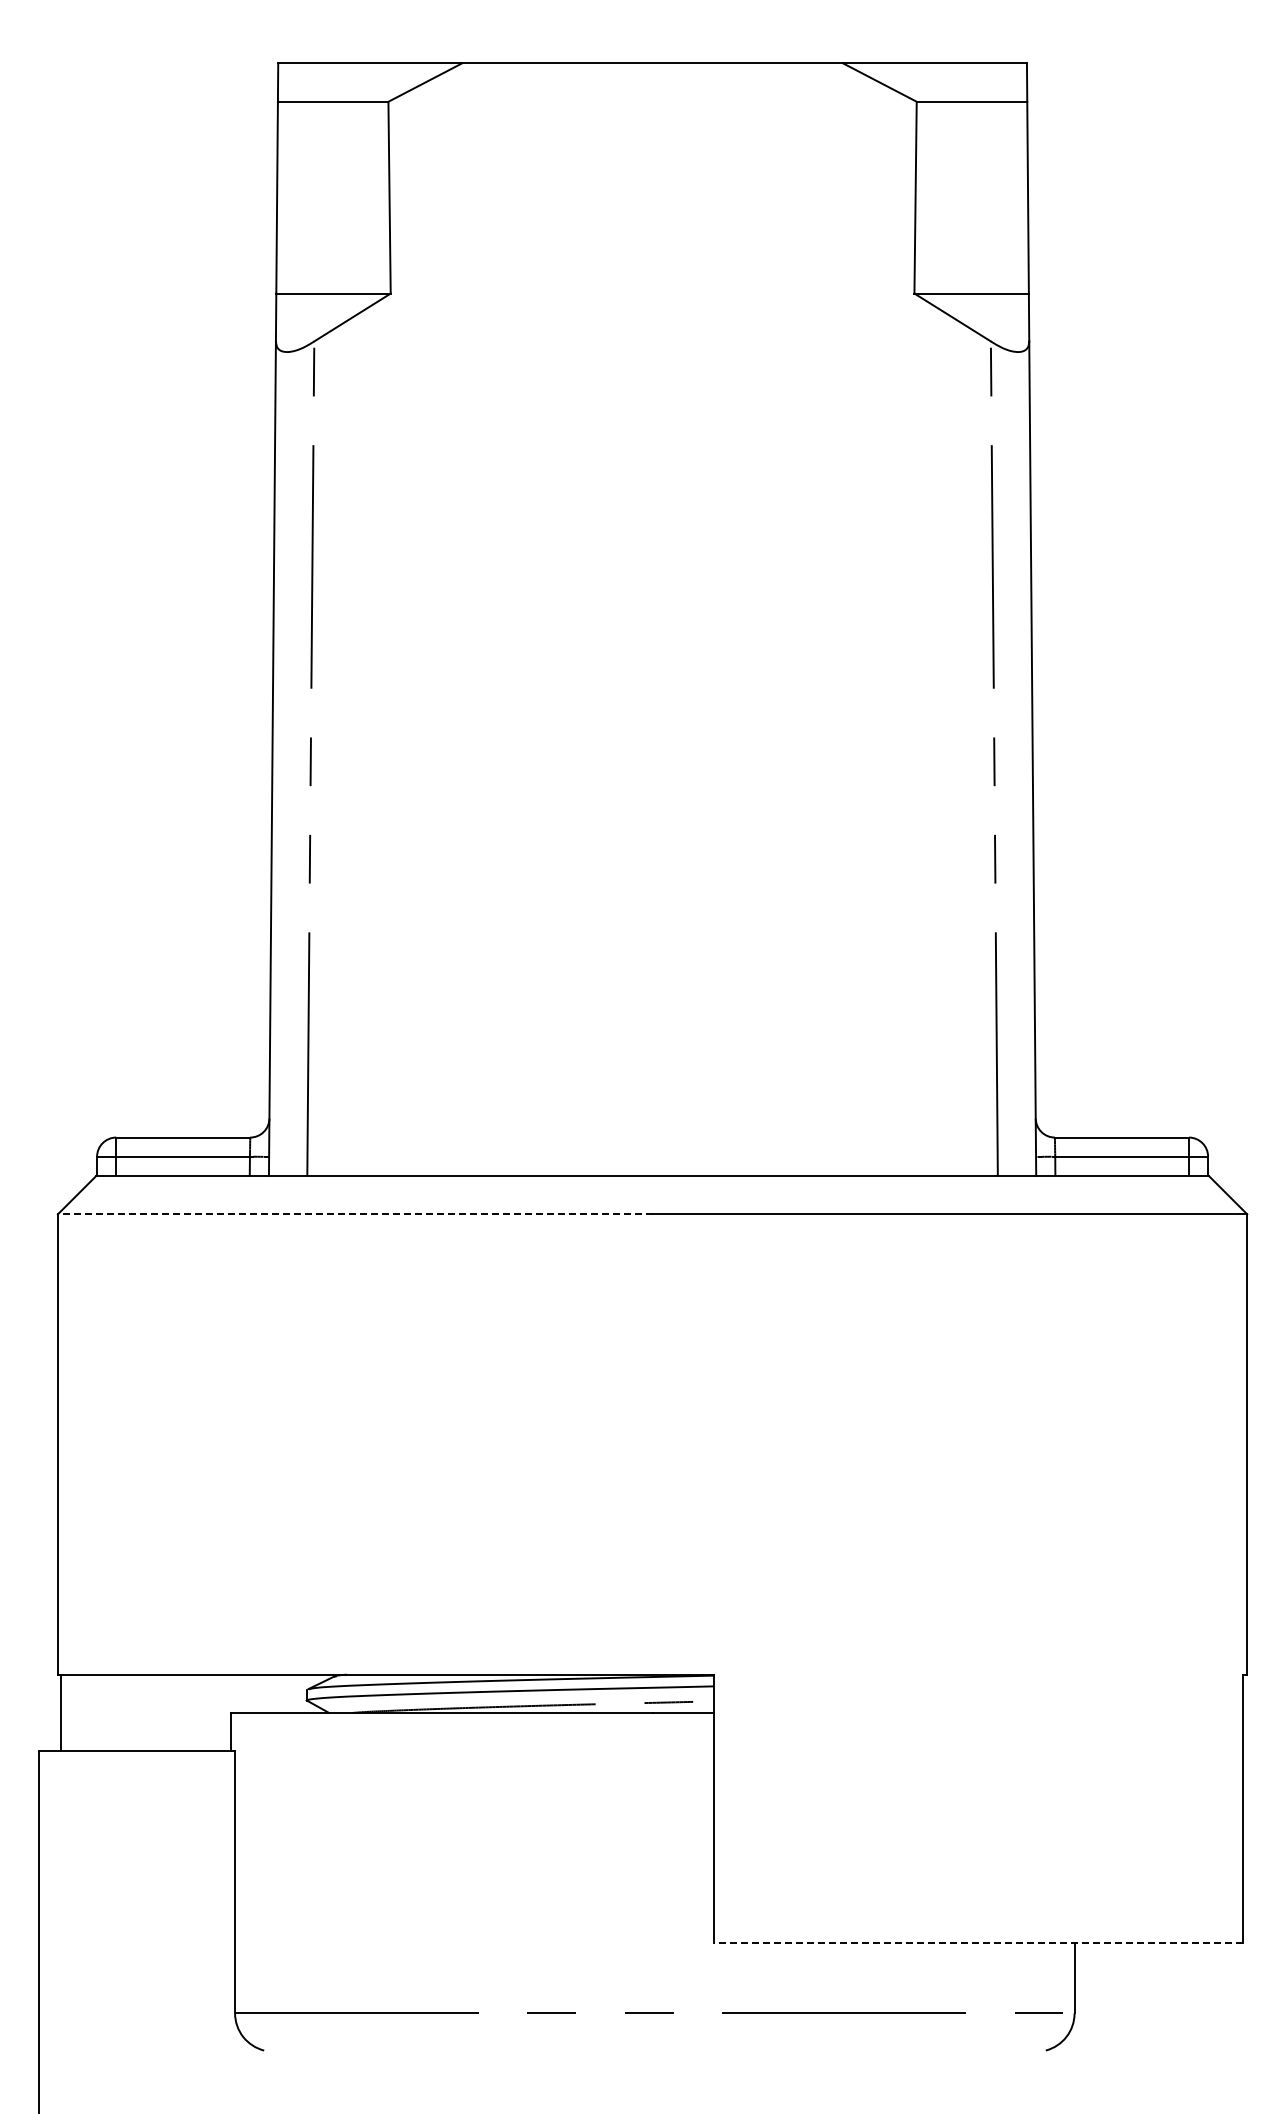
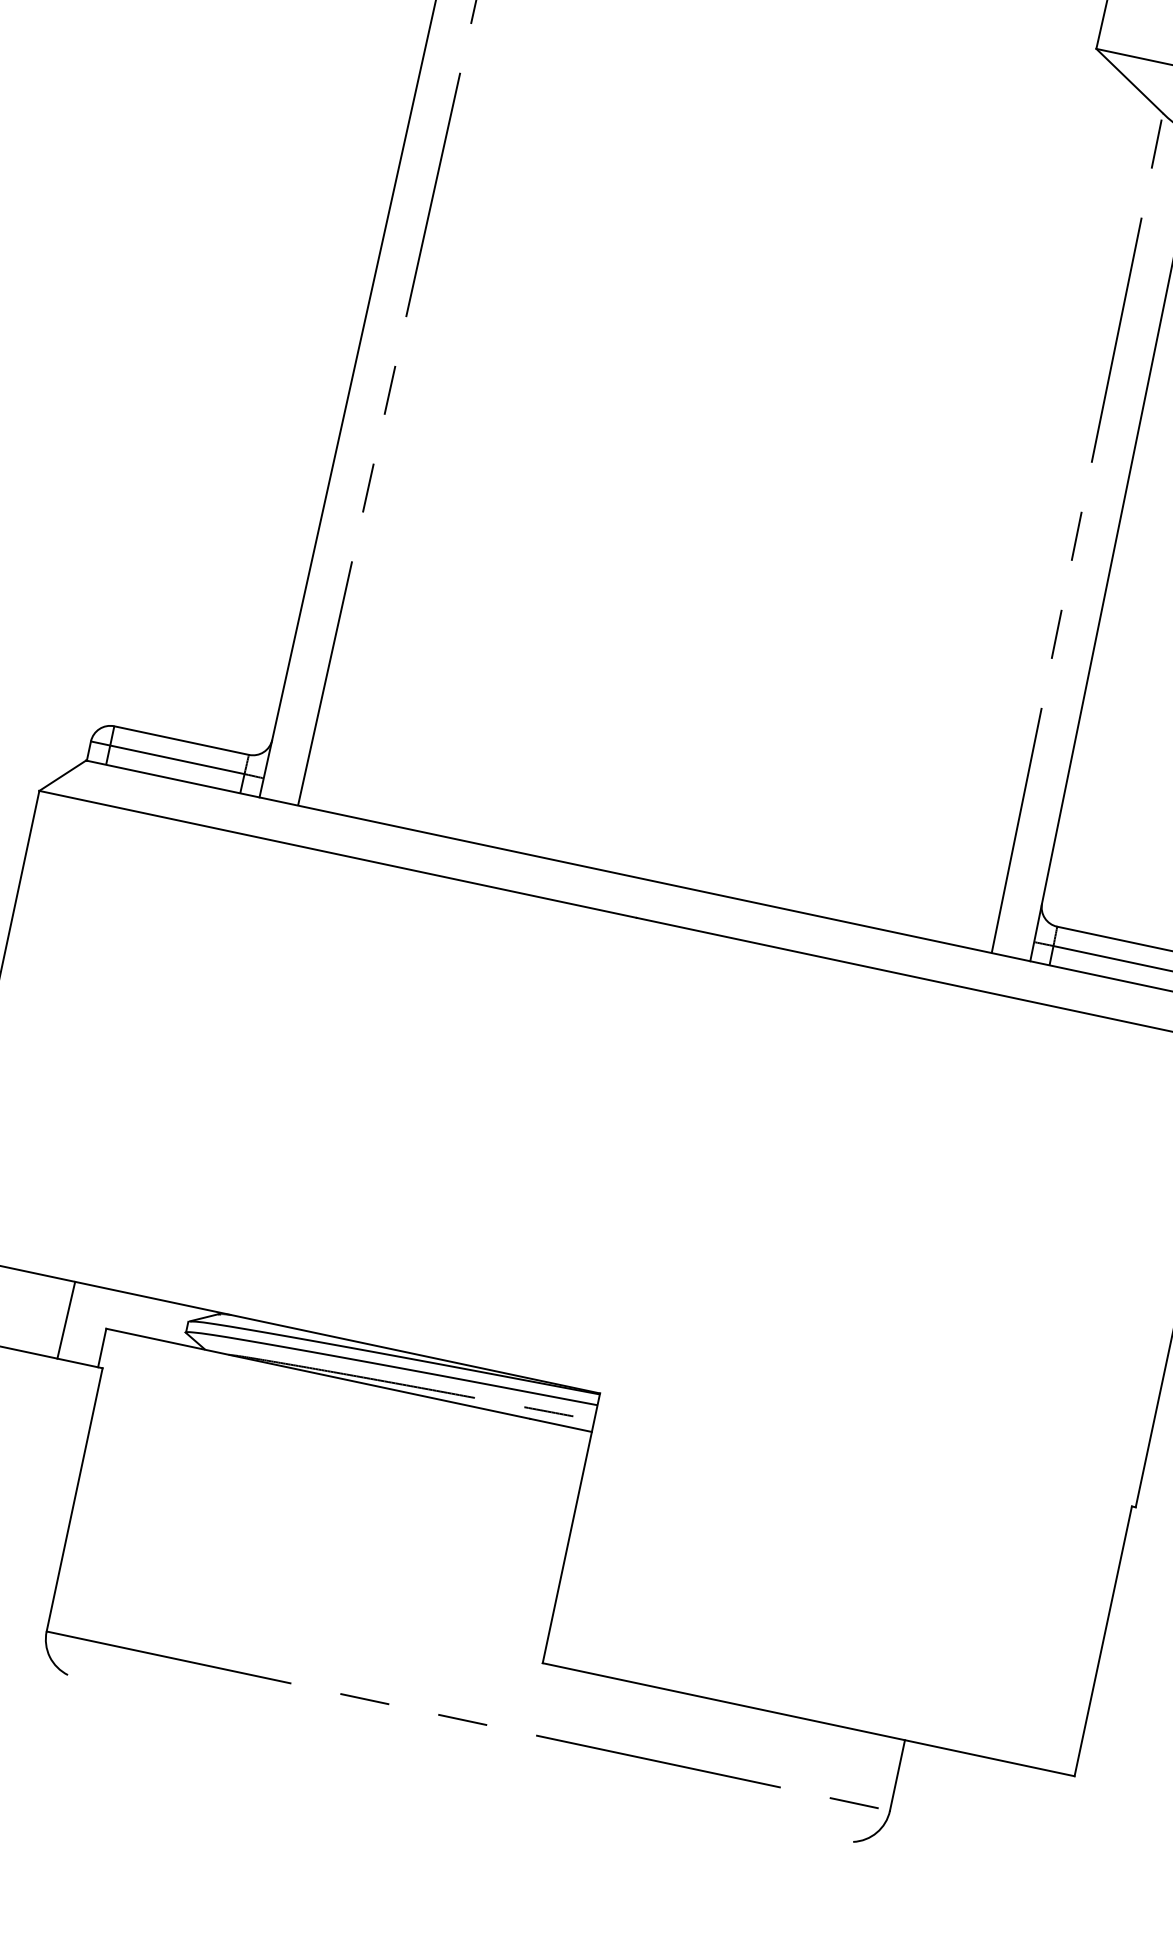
line: (354, 1214) -> (337, 854), dashed -> solid
line: (190, 1712) -> (66, 1319), added
line: (978, 1943) -> (808, 1720), dashed -> solid

